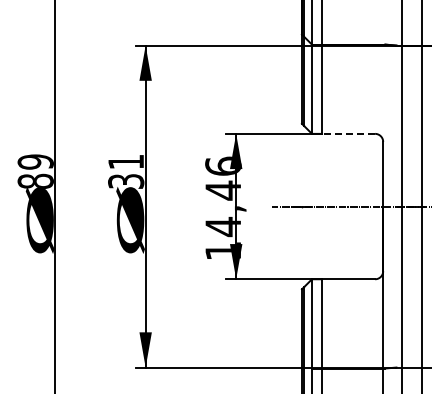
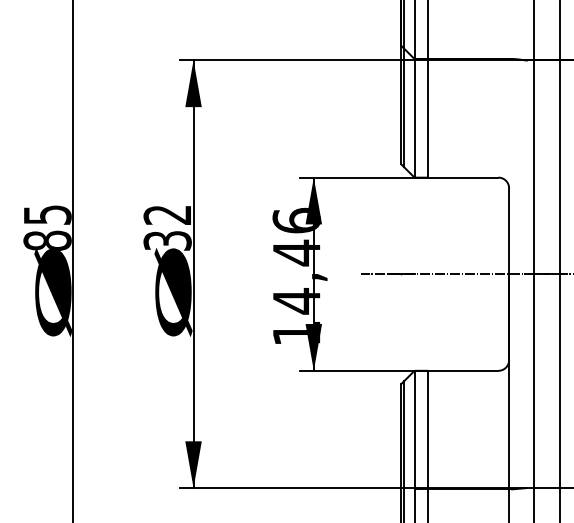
line: (348, 133) -> (463, 177), dashed -> solid
text: (35, 161) -> (47, 214), 89 -> 85
text: (125, 162) -> (166, 215), 31 -> 32

